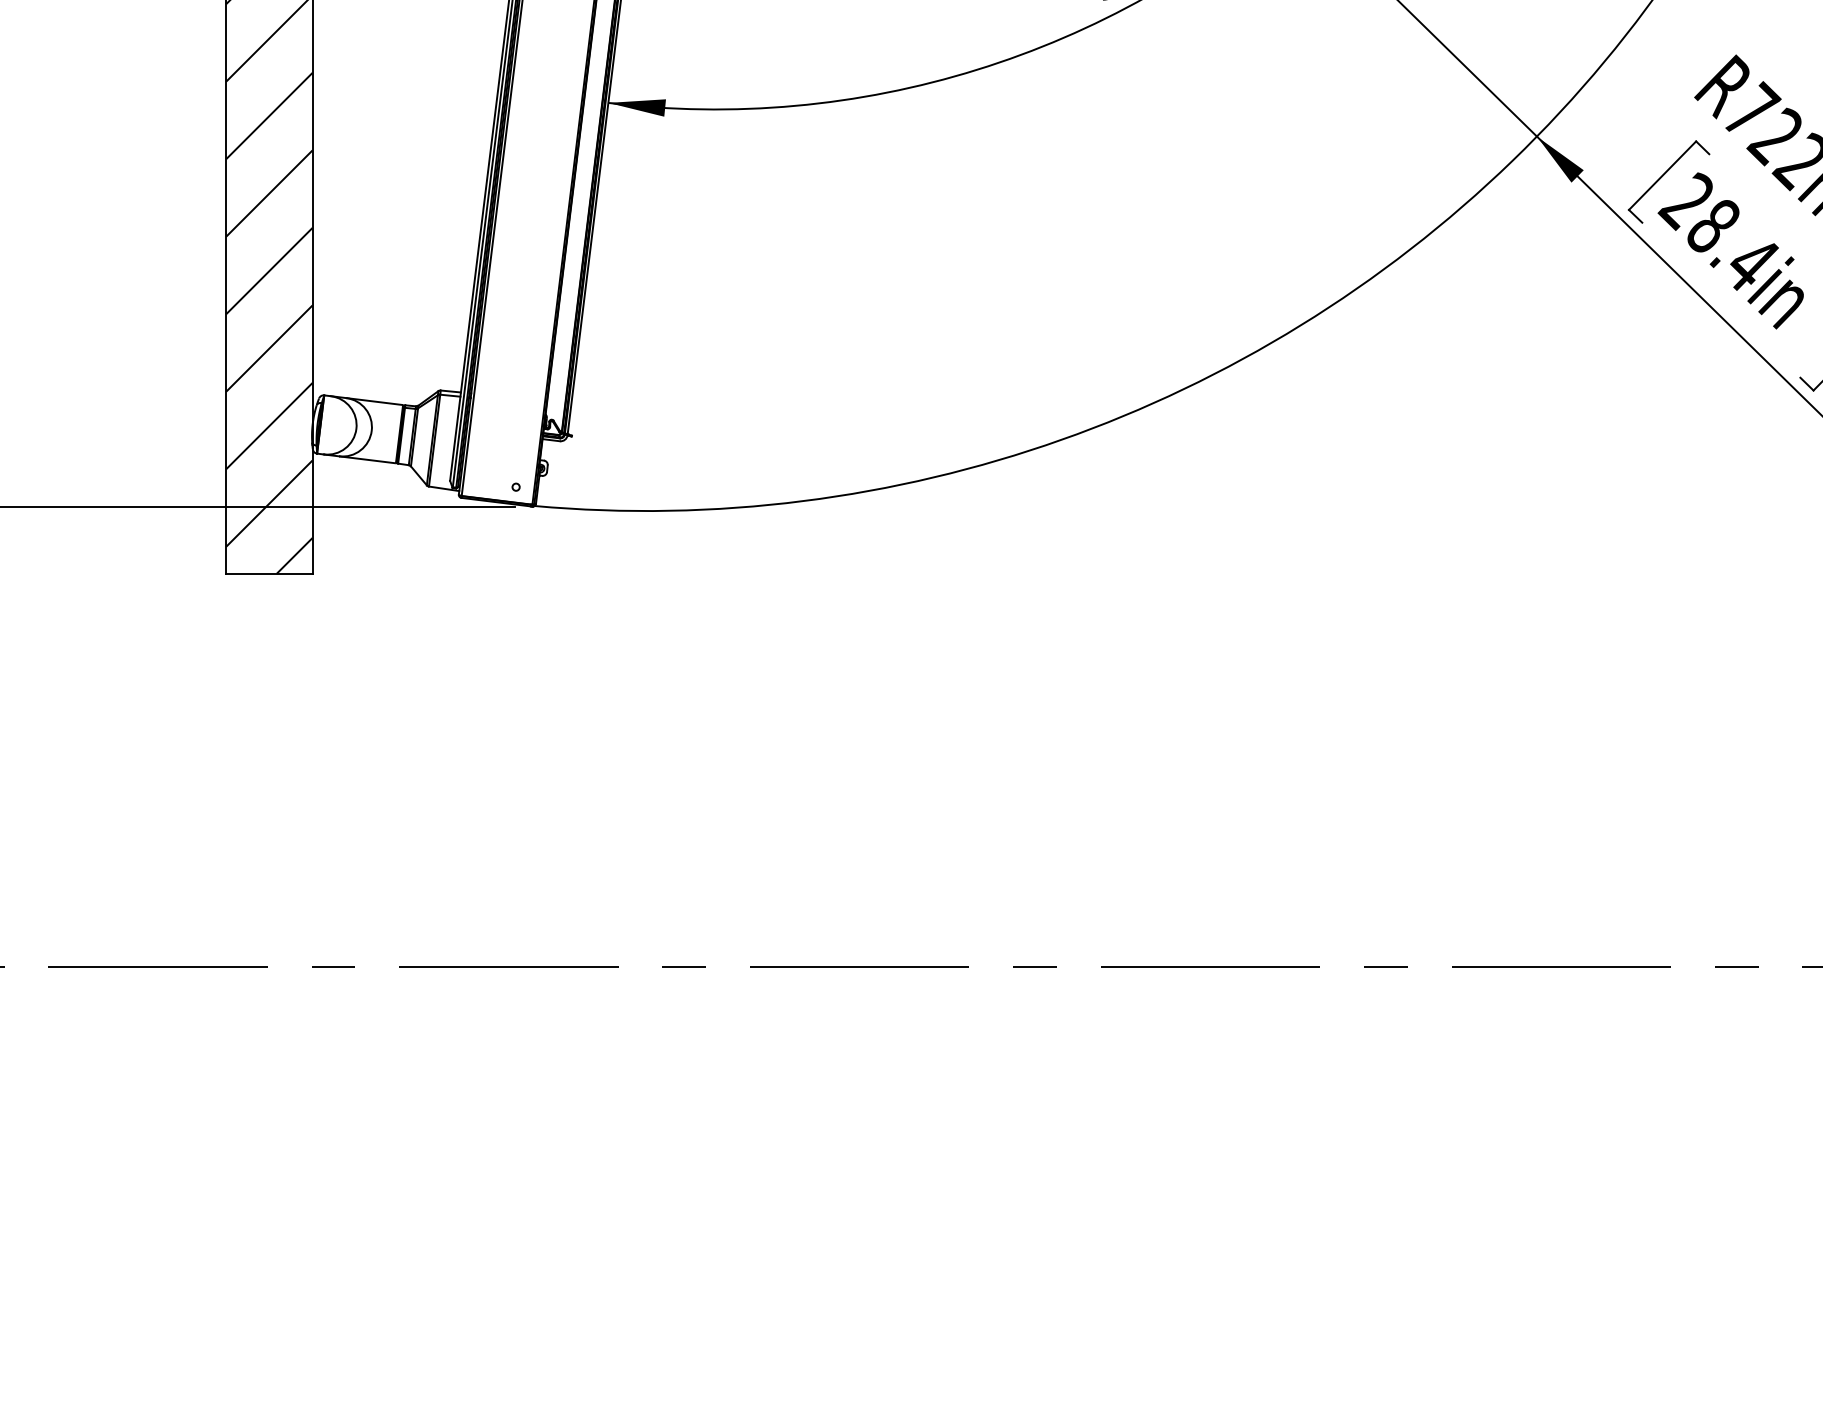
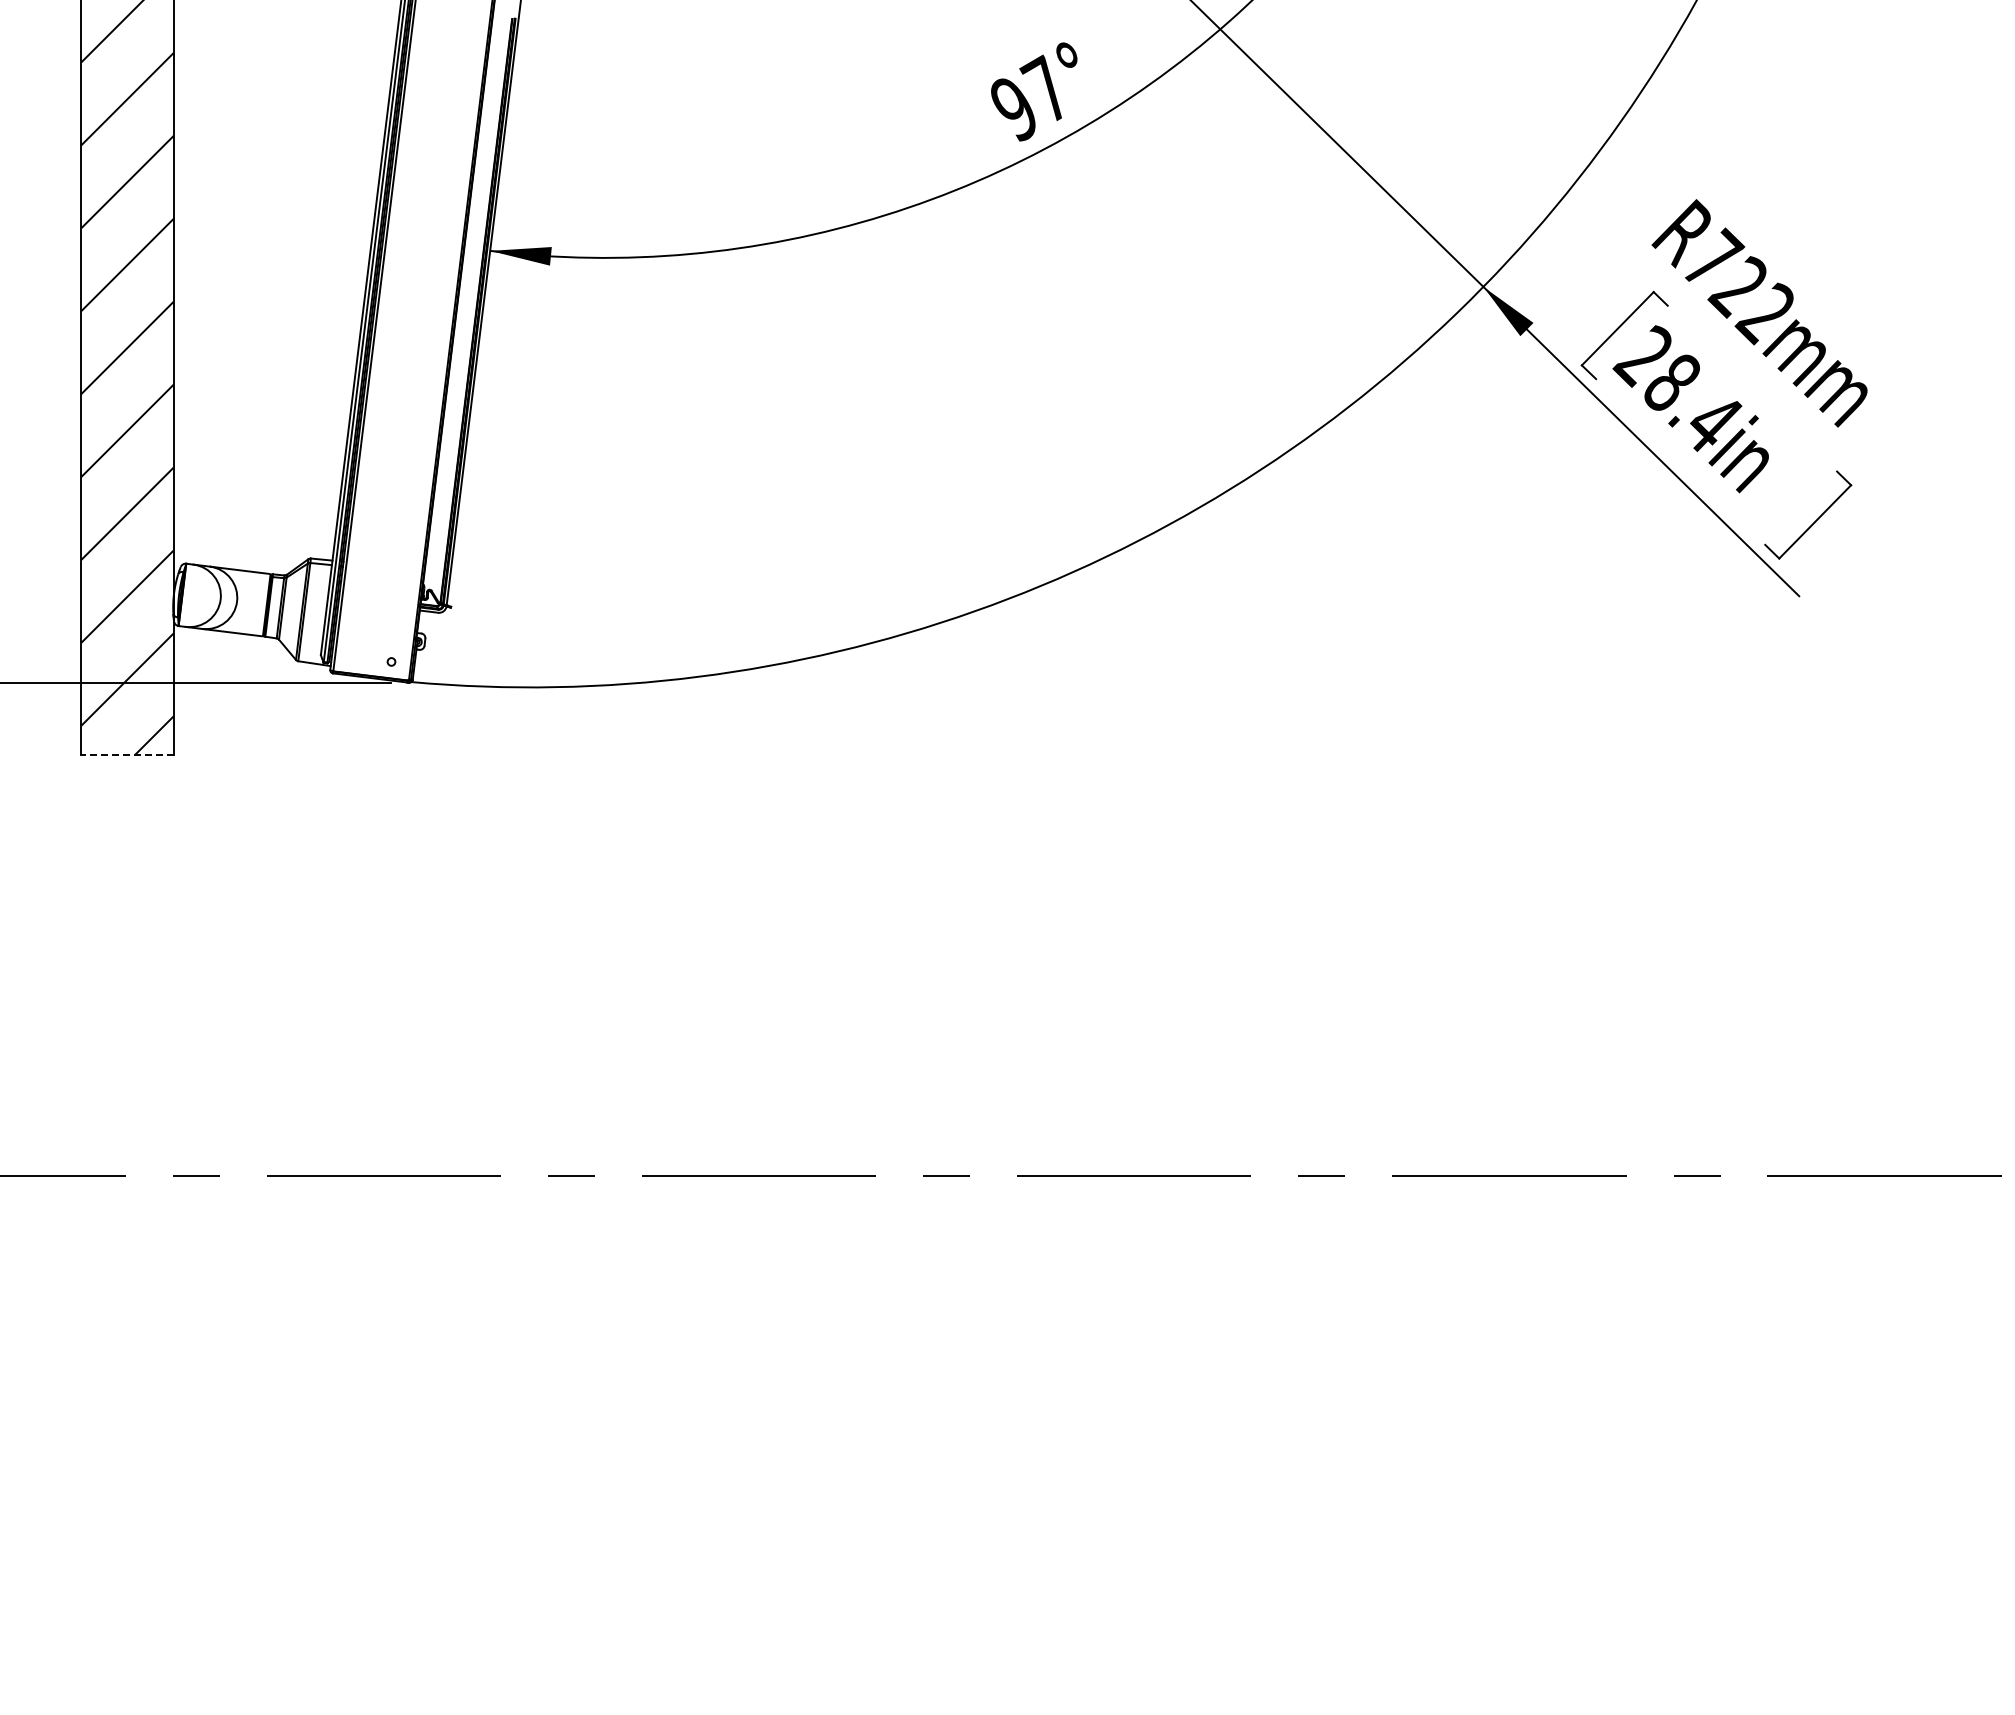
line: (269, 573) -> (127, 754), solid -> dashed

